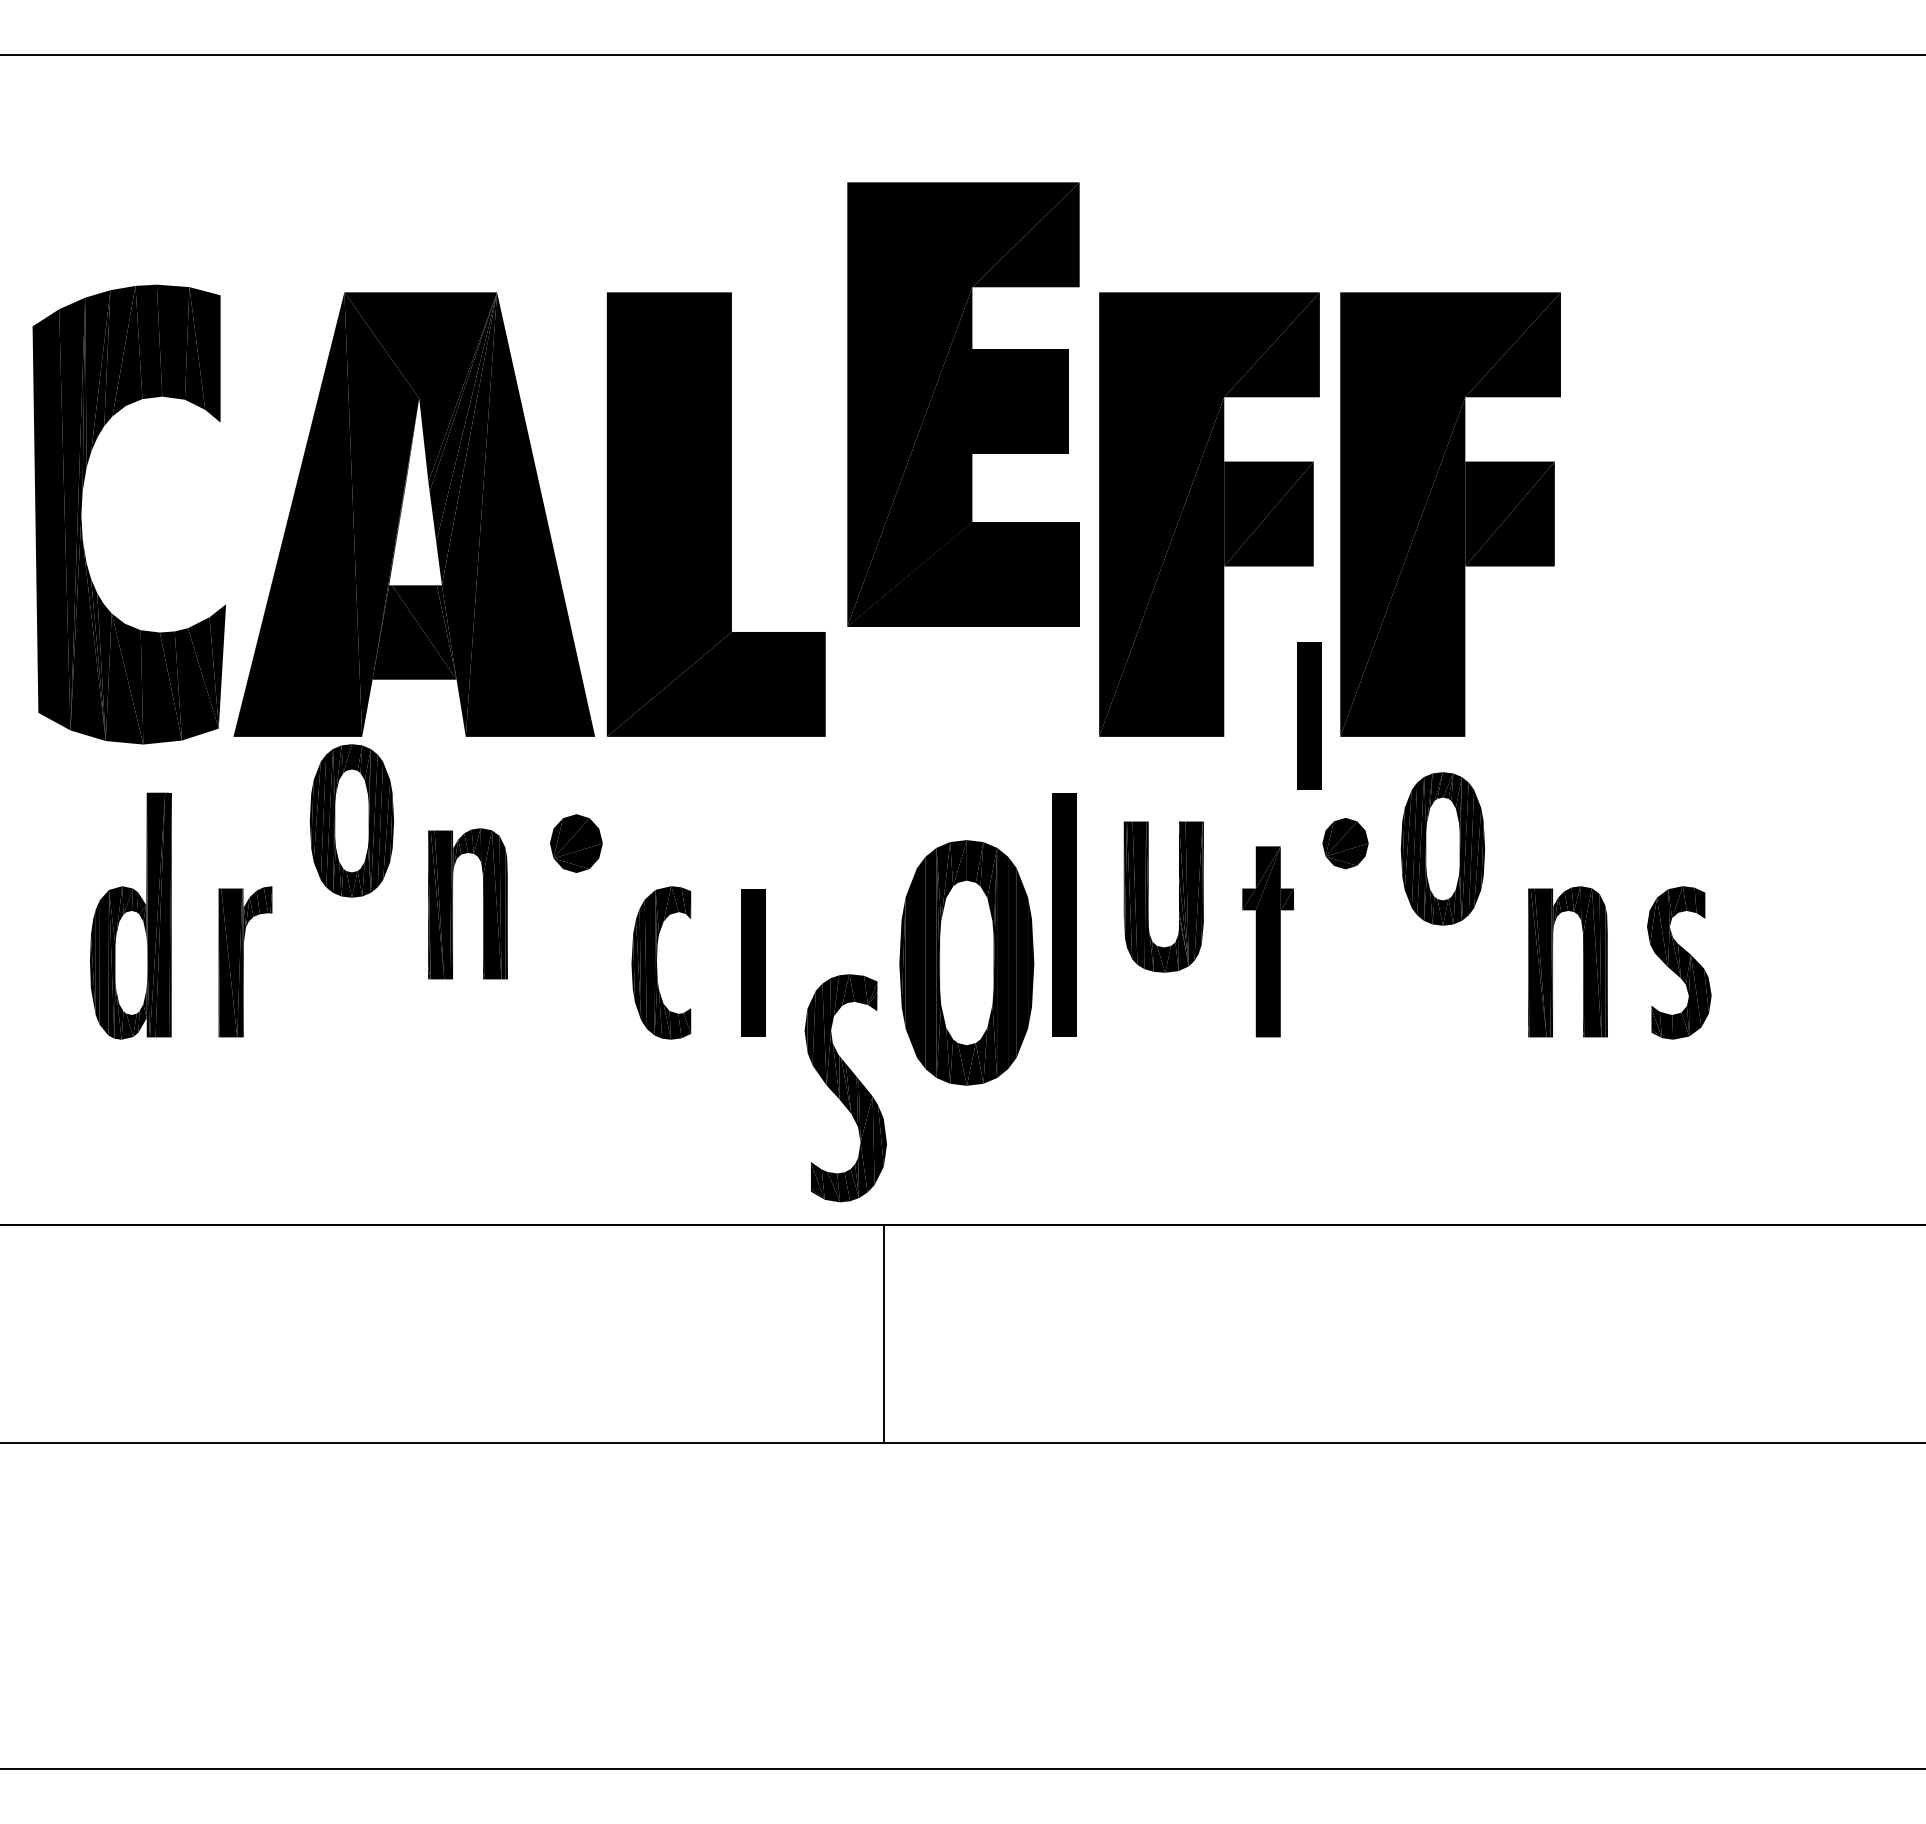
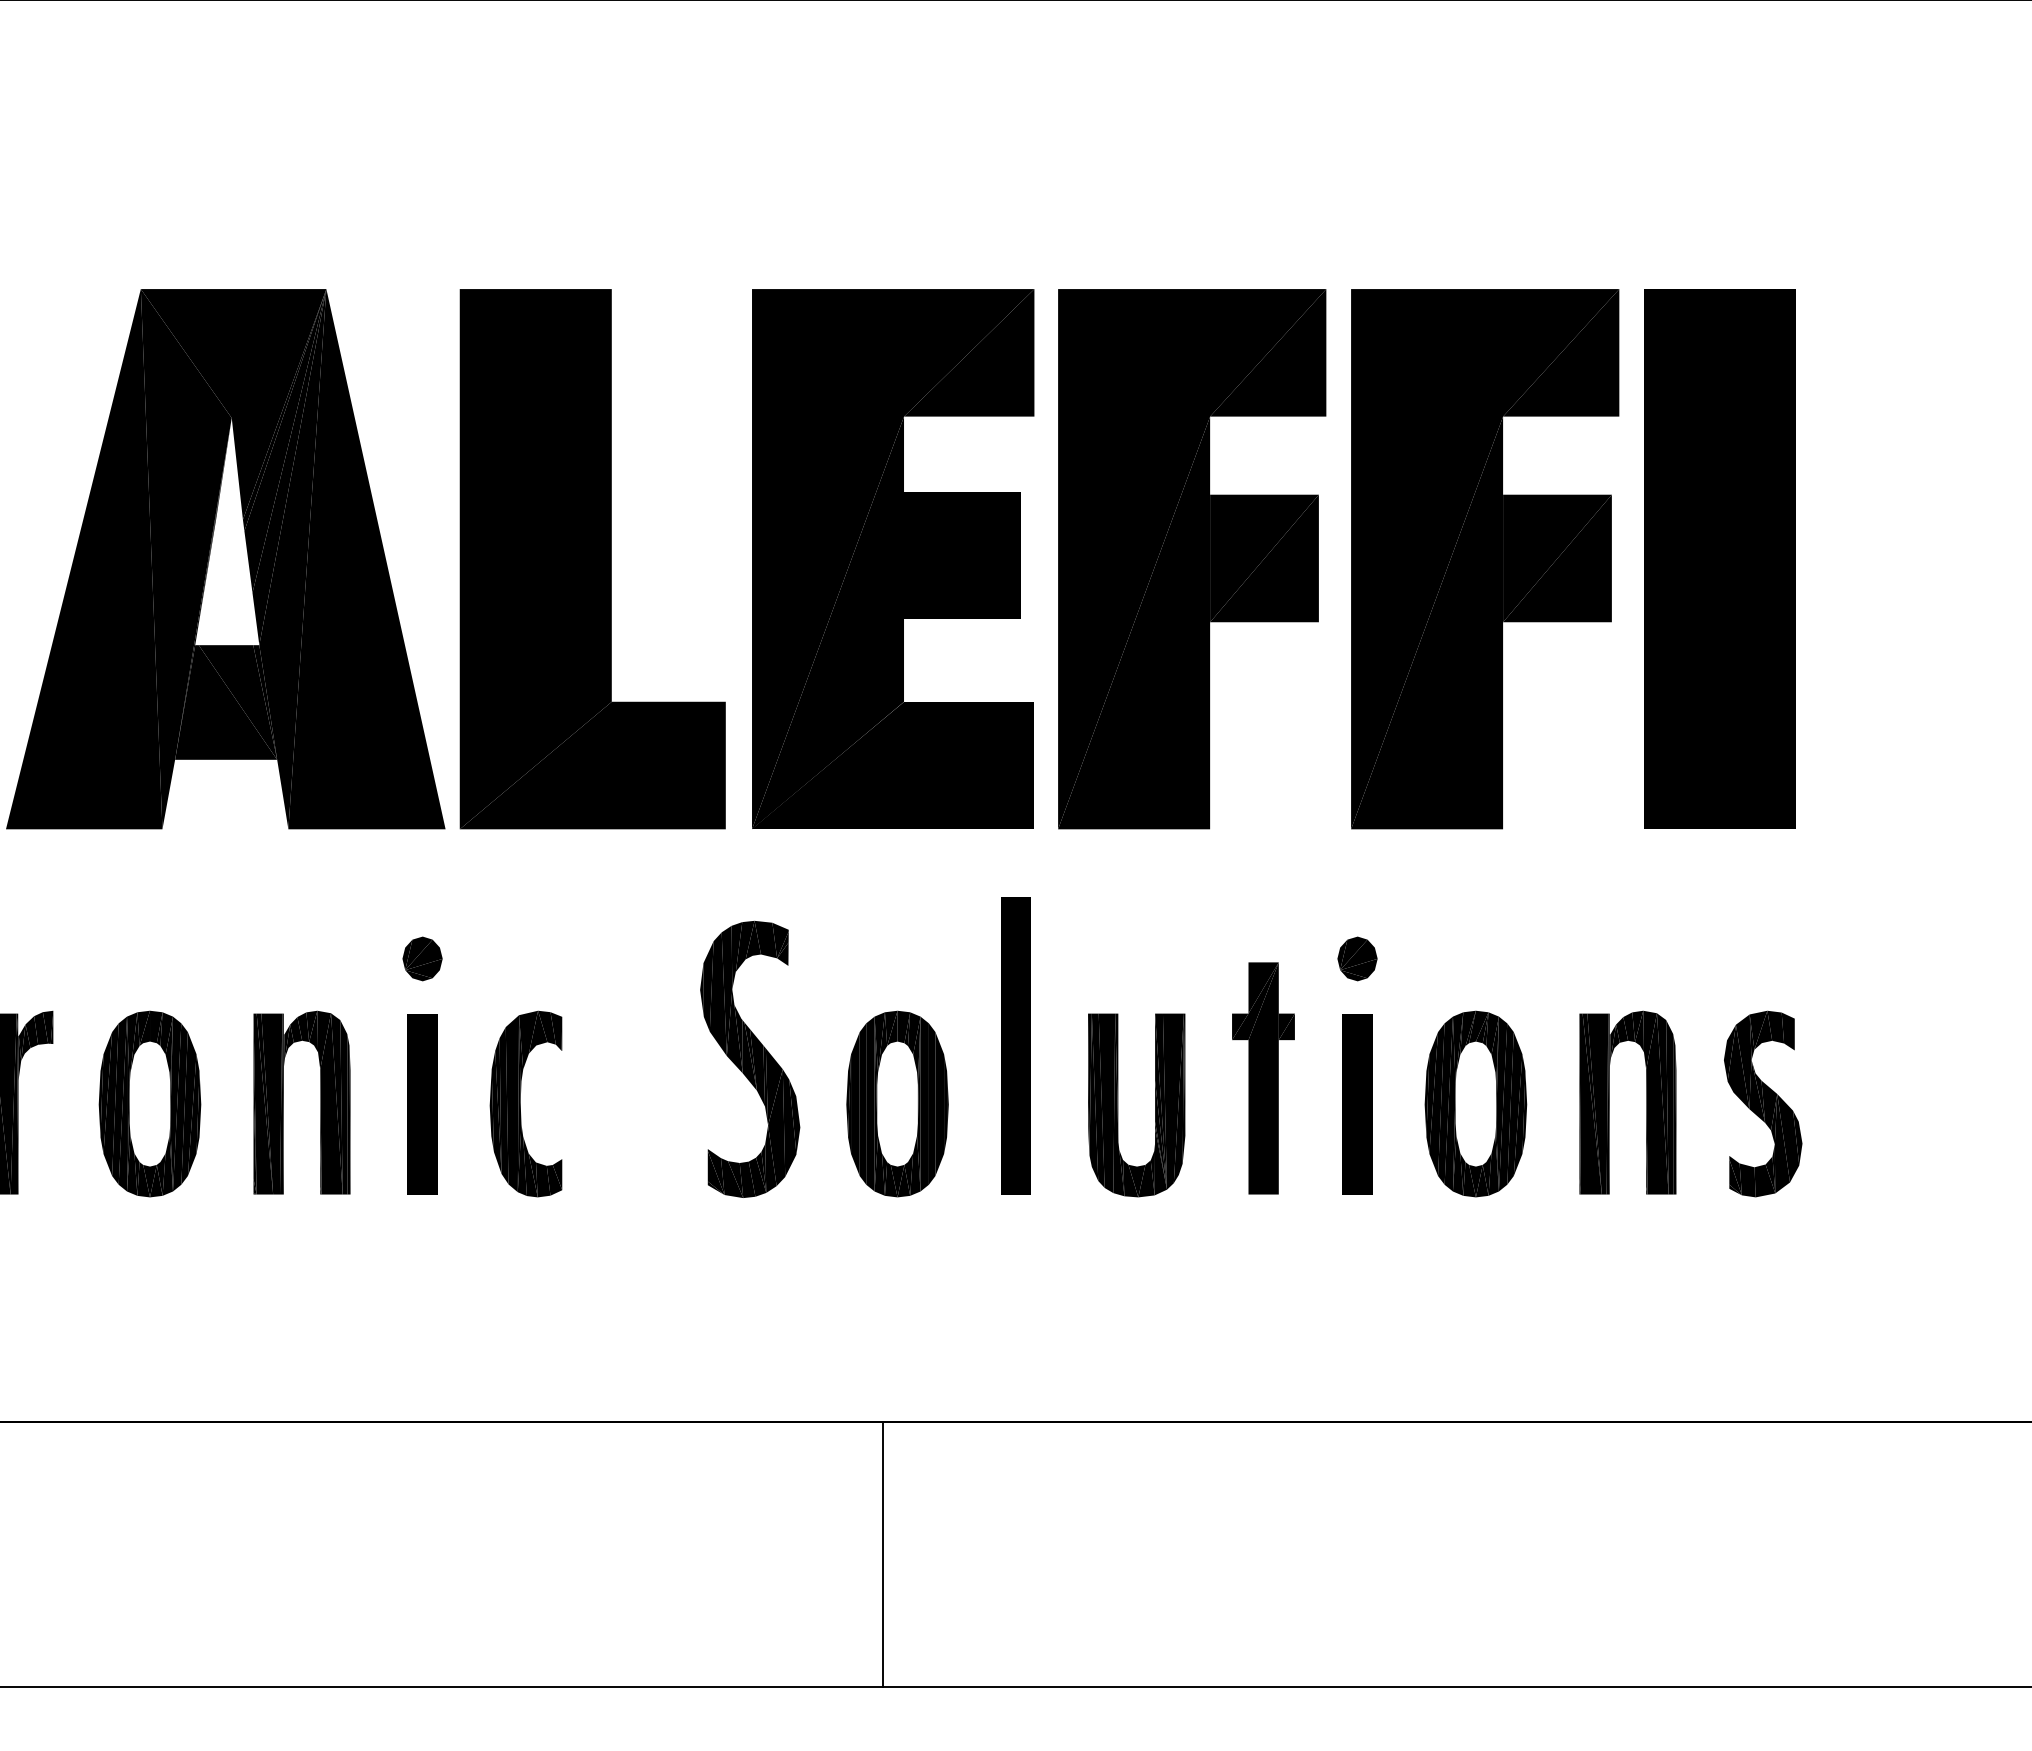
part: (963, 404) -> (893, 559), moved
part: (1643, 514) -> (1719, 559), added
part: (1309, 715) -> (1357, 1103), moved
part: (351, 820) -> (149, 1103), moved
part: (575, 843) -> (421, 958), size x0.62
part: (1345, 843) -> (1357, 958), size x0.71
part: (1442, 848) -> (1475, 1103), moved
part: (1148, 896) -> (1118, 1104), moved
part: (452, 903) -> (283, 1102), moved
part: (753, 962) -> (422, 1103), moved
part: (967, 962) -> (898, 1103), size x0.62
part: (845, 1088) -> (749, 1059), moved
line: (884, 1333) -> (883, 1554), moved

